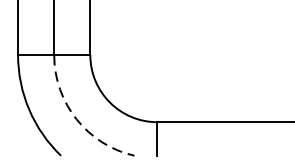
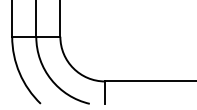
arc: (77, 119) -> (51, 79), dashed -> solid

